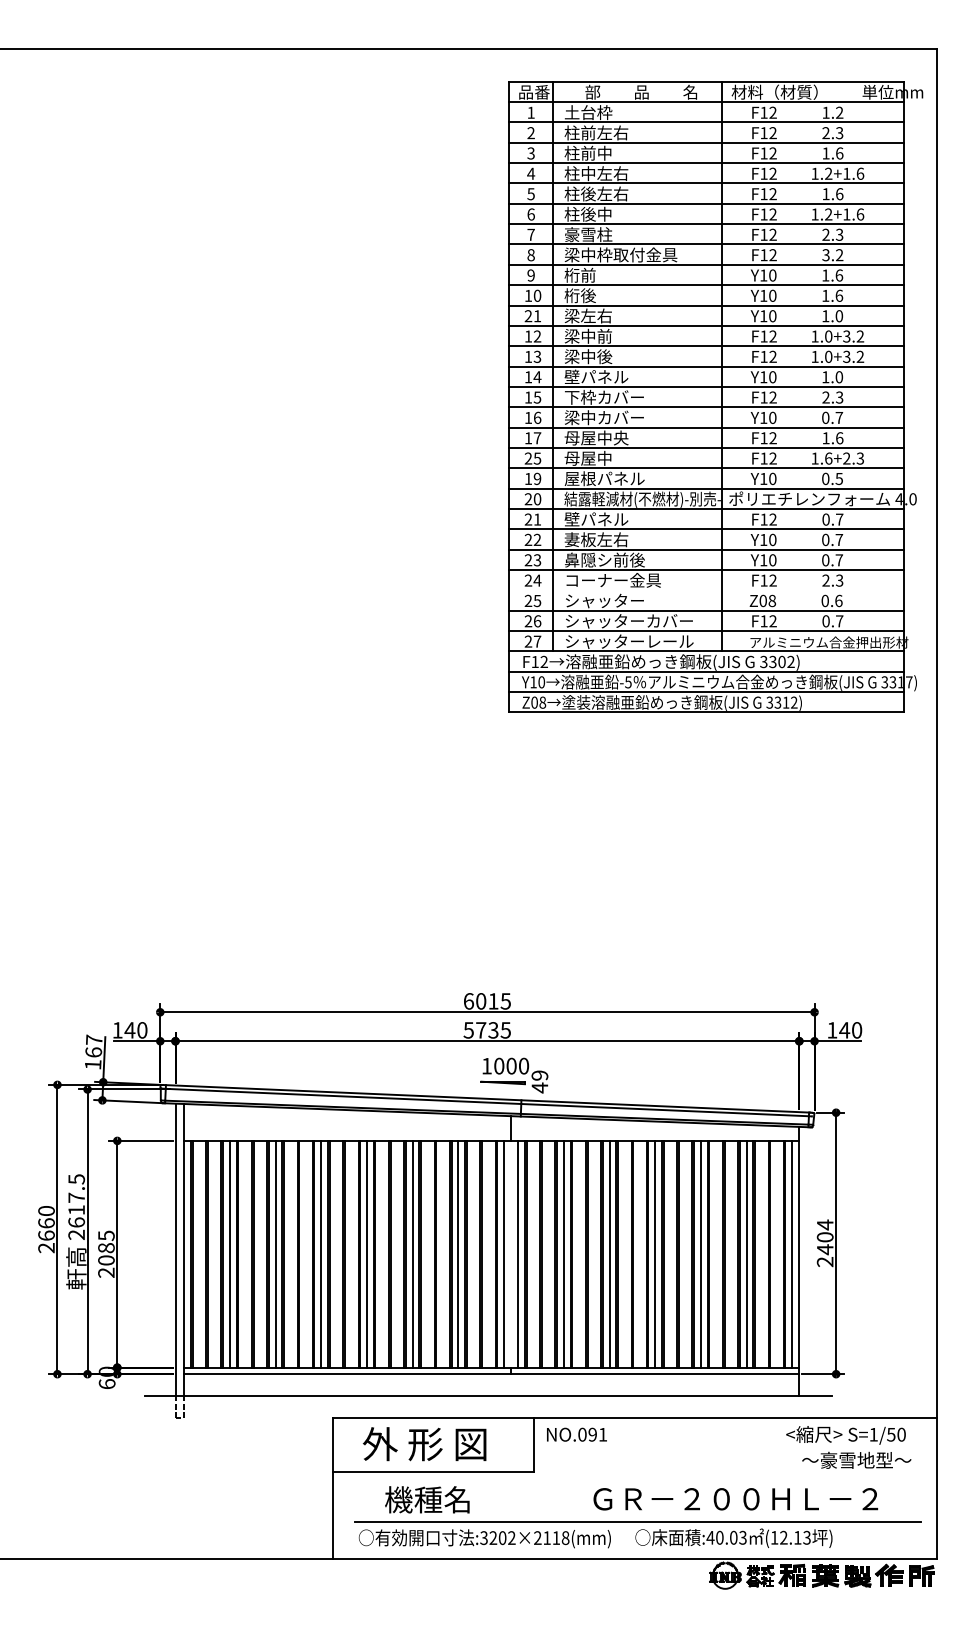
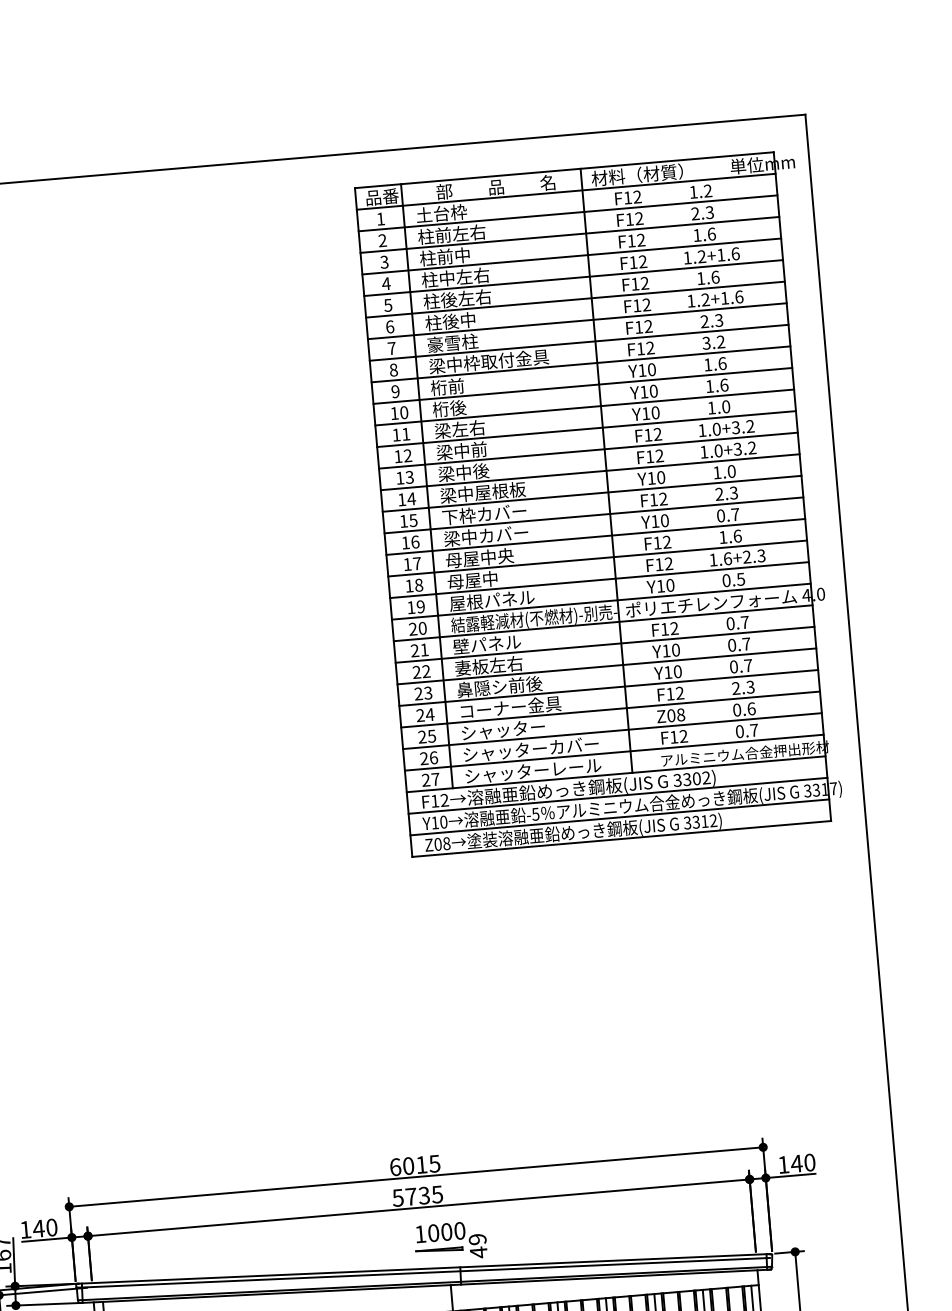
text: (528, 315) -> (396, 434), 21 -> 11
text: (604, 376) -> (482, 492), 壁パネル -> 梁中屋根板
text: (532, 458) -> (413, 585), 25 -> 18
line: (706, 590) -> (610, 709), added

